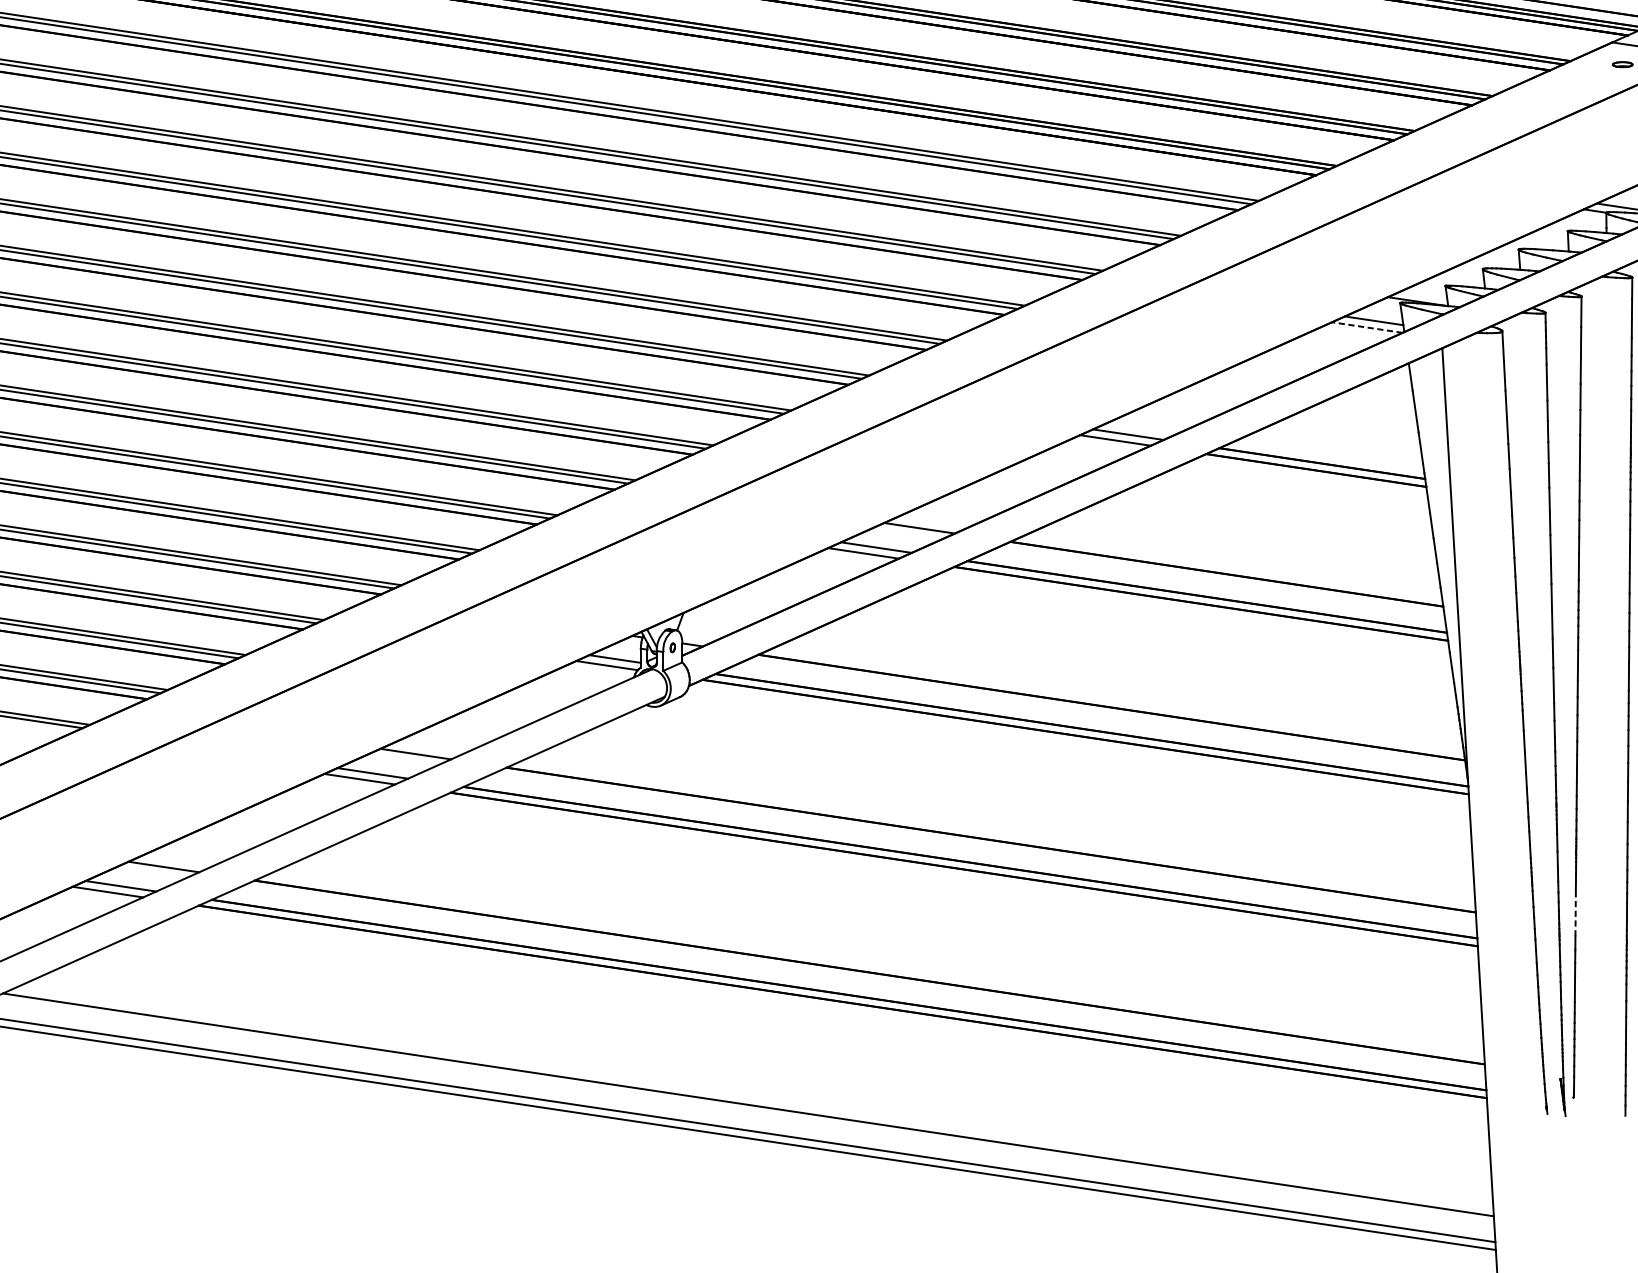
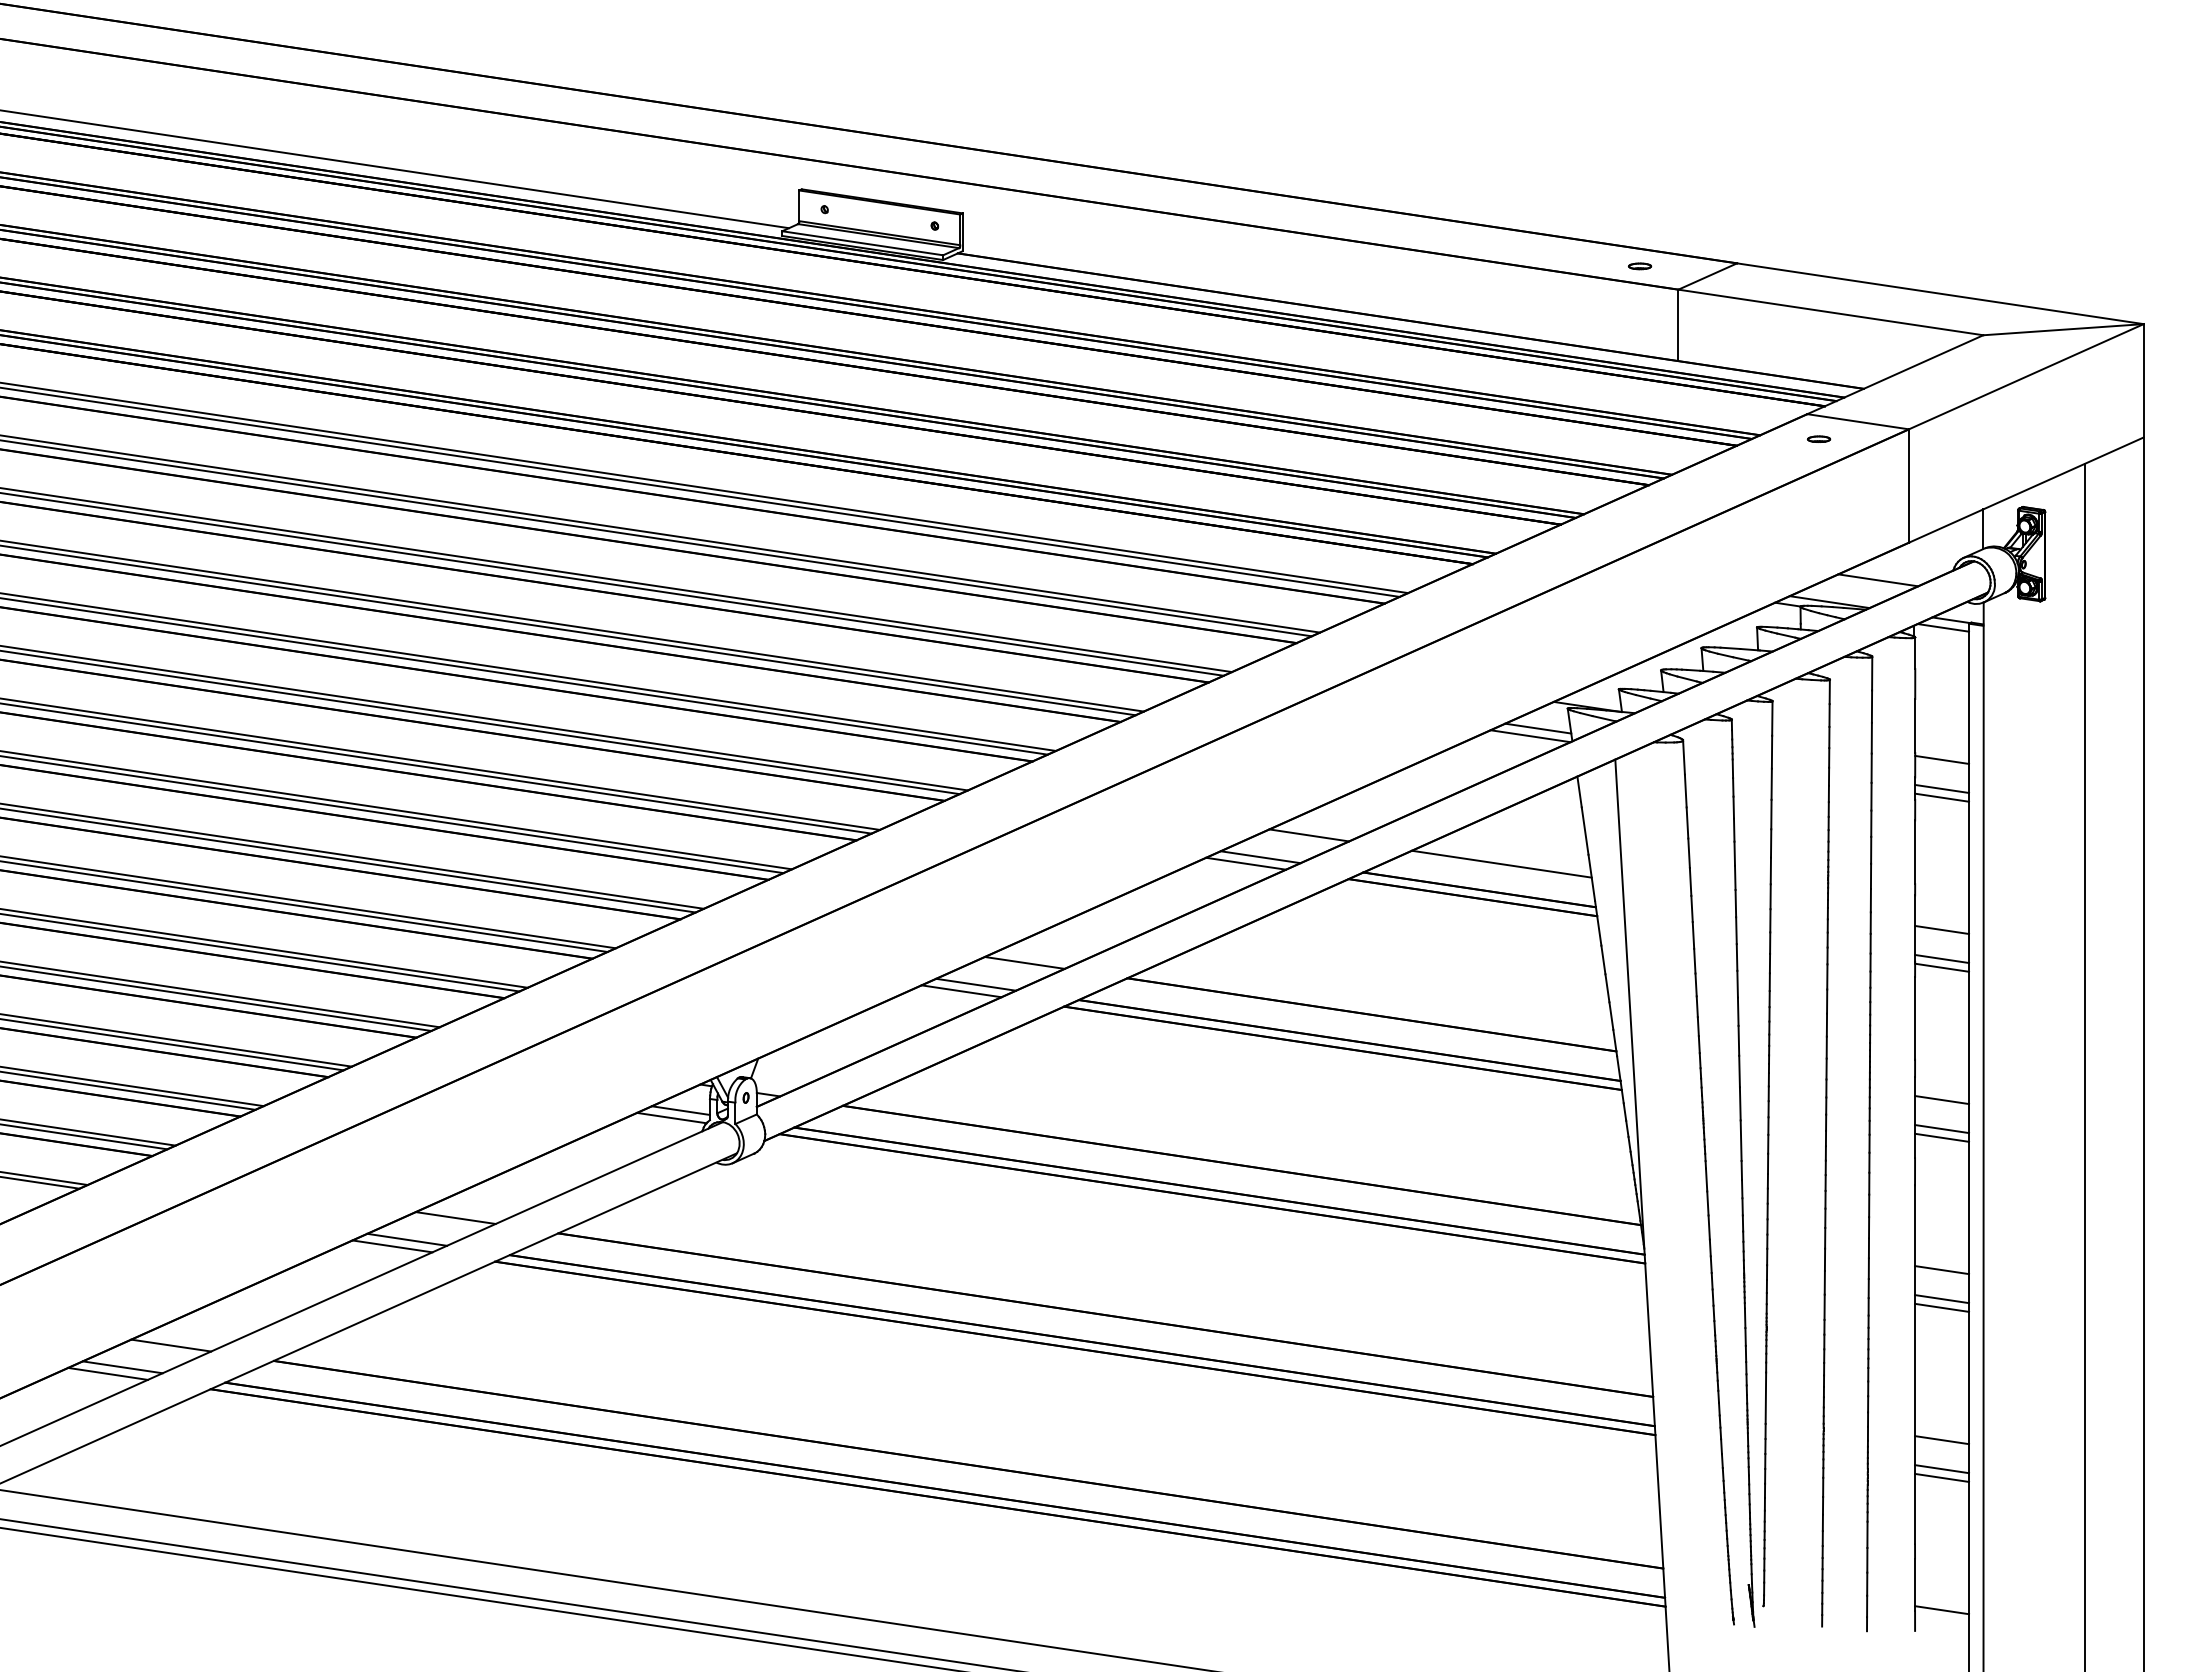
line: (1367, 327) -> (1530, 736), dashed -> solid
line: (1171, 415) -> (1309, 835), added
line: (1341, 440) -> (1501, 863), added
line: (1575, 913) -> (1765, 1398), dashed -> solid

